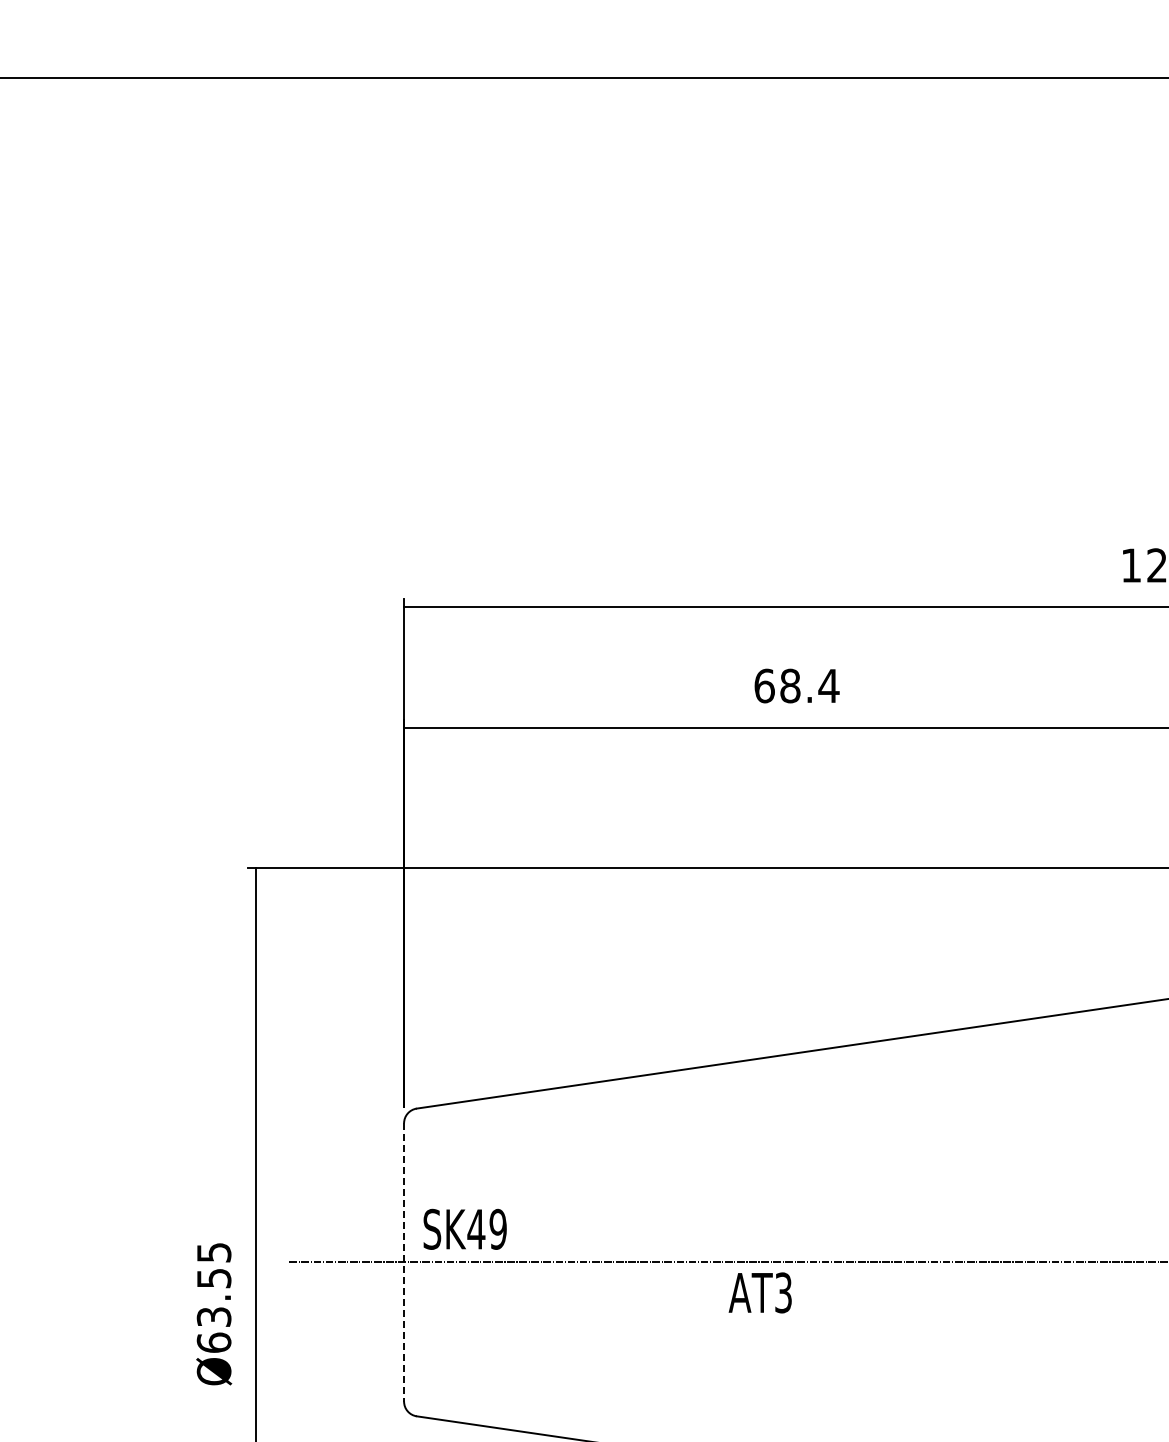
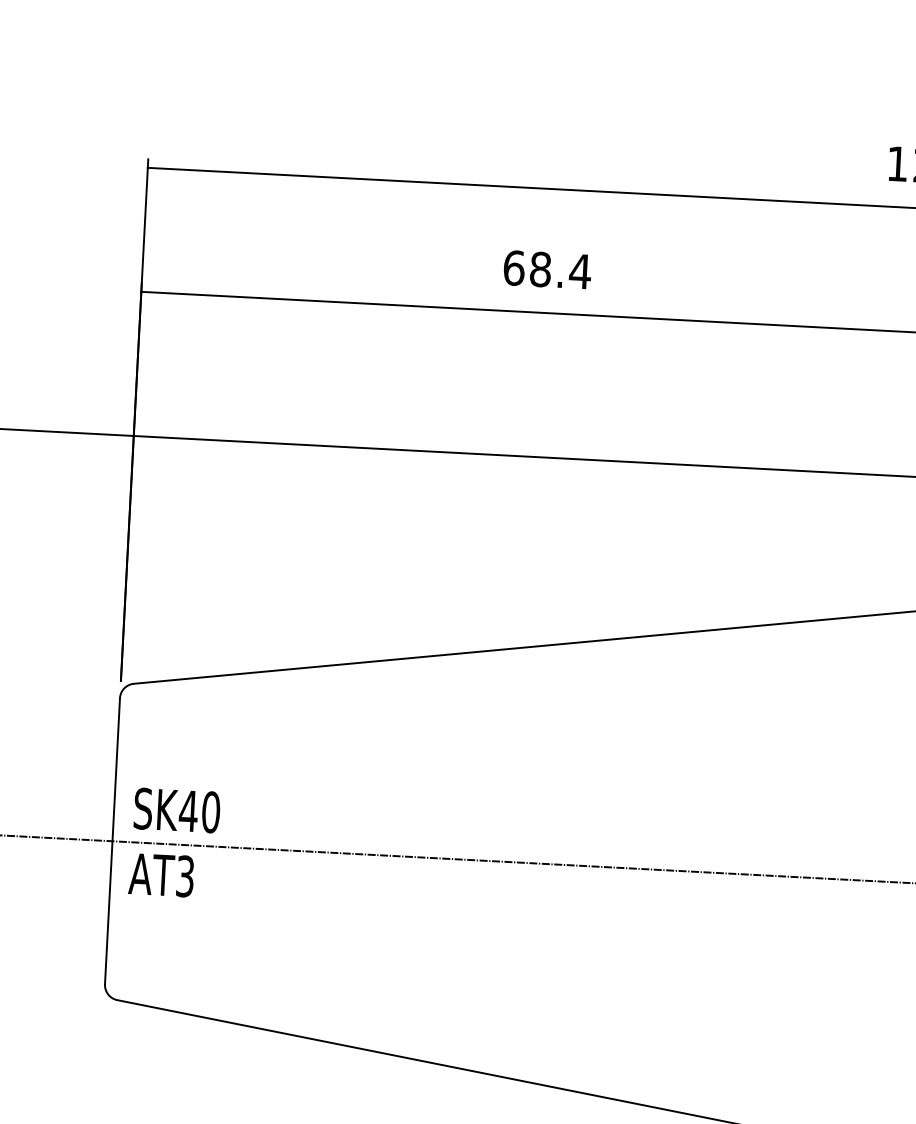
text: (497, 1229) -> (210, 812), SK49 -> SK40
line: (404, 1262) -> (112, 841), dashed -> solid
text: (759, 1292) -> (160, 874), moved

